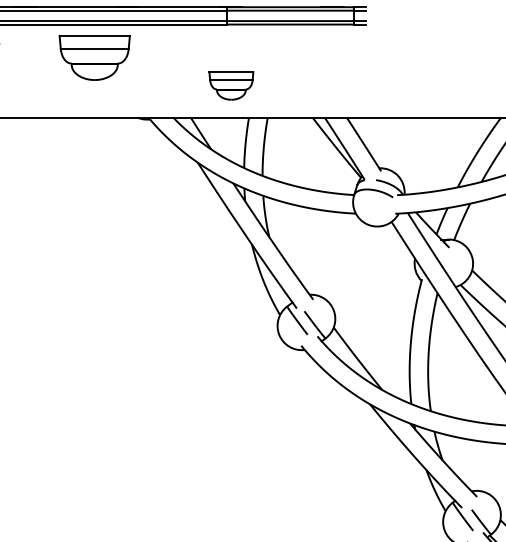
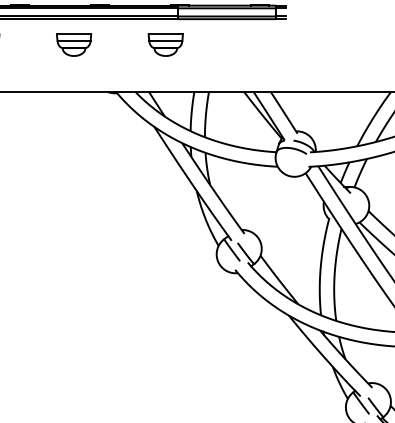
part: (94, 57) -> (73, 44), size x0.62
part: (231, 85) -> (165, 44), moved

